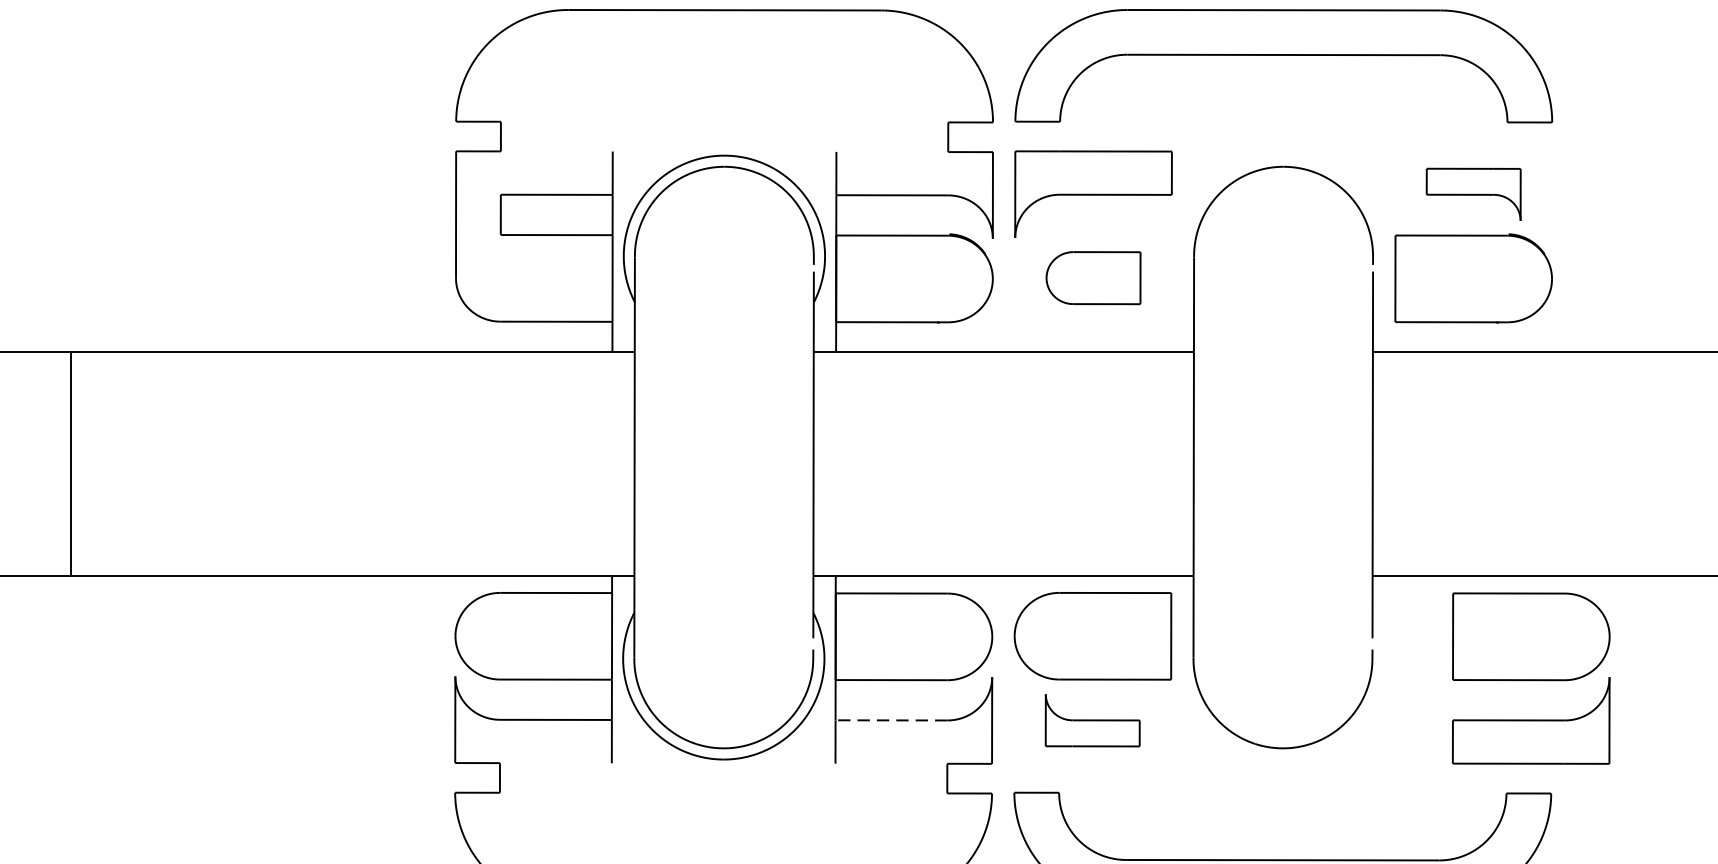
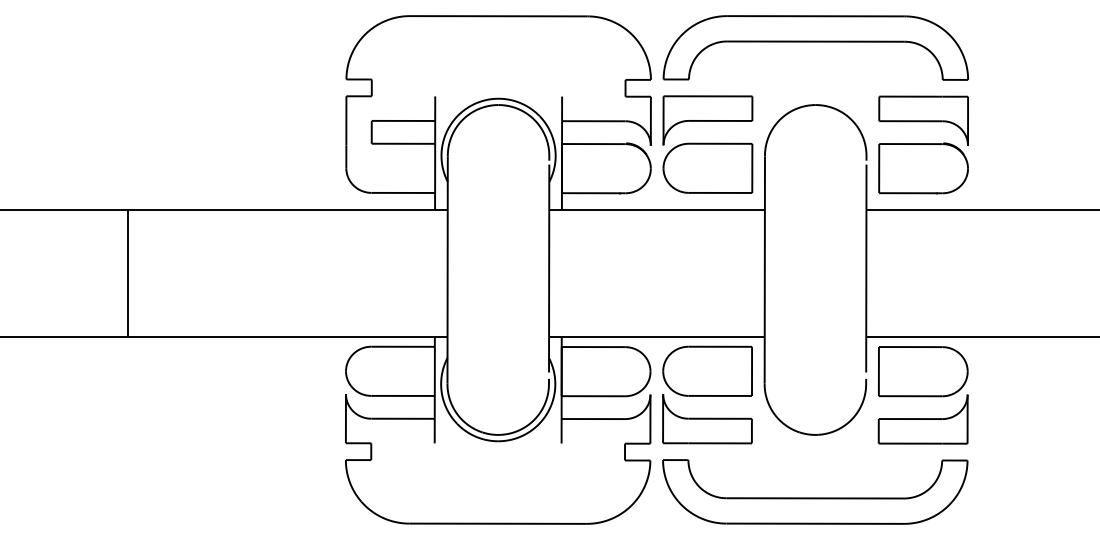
part: (1473, 194) -> (923, 120), size x1.67
part: (1092, 276) -> (707, 167), size x1.67
part: (1529, 678) -> (922, 395), moved
line: (891, 721) -> (593, 419), dashed -> solid
part: (1092, 721) -> (707, 419), size x1.67

